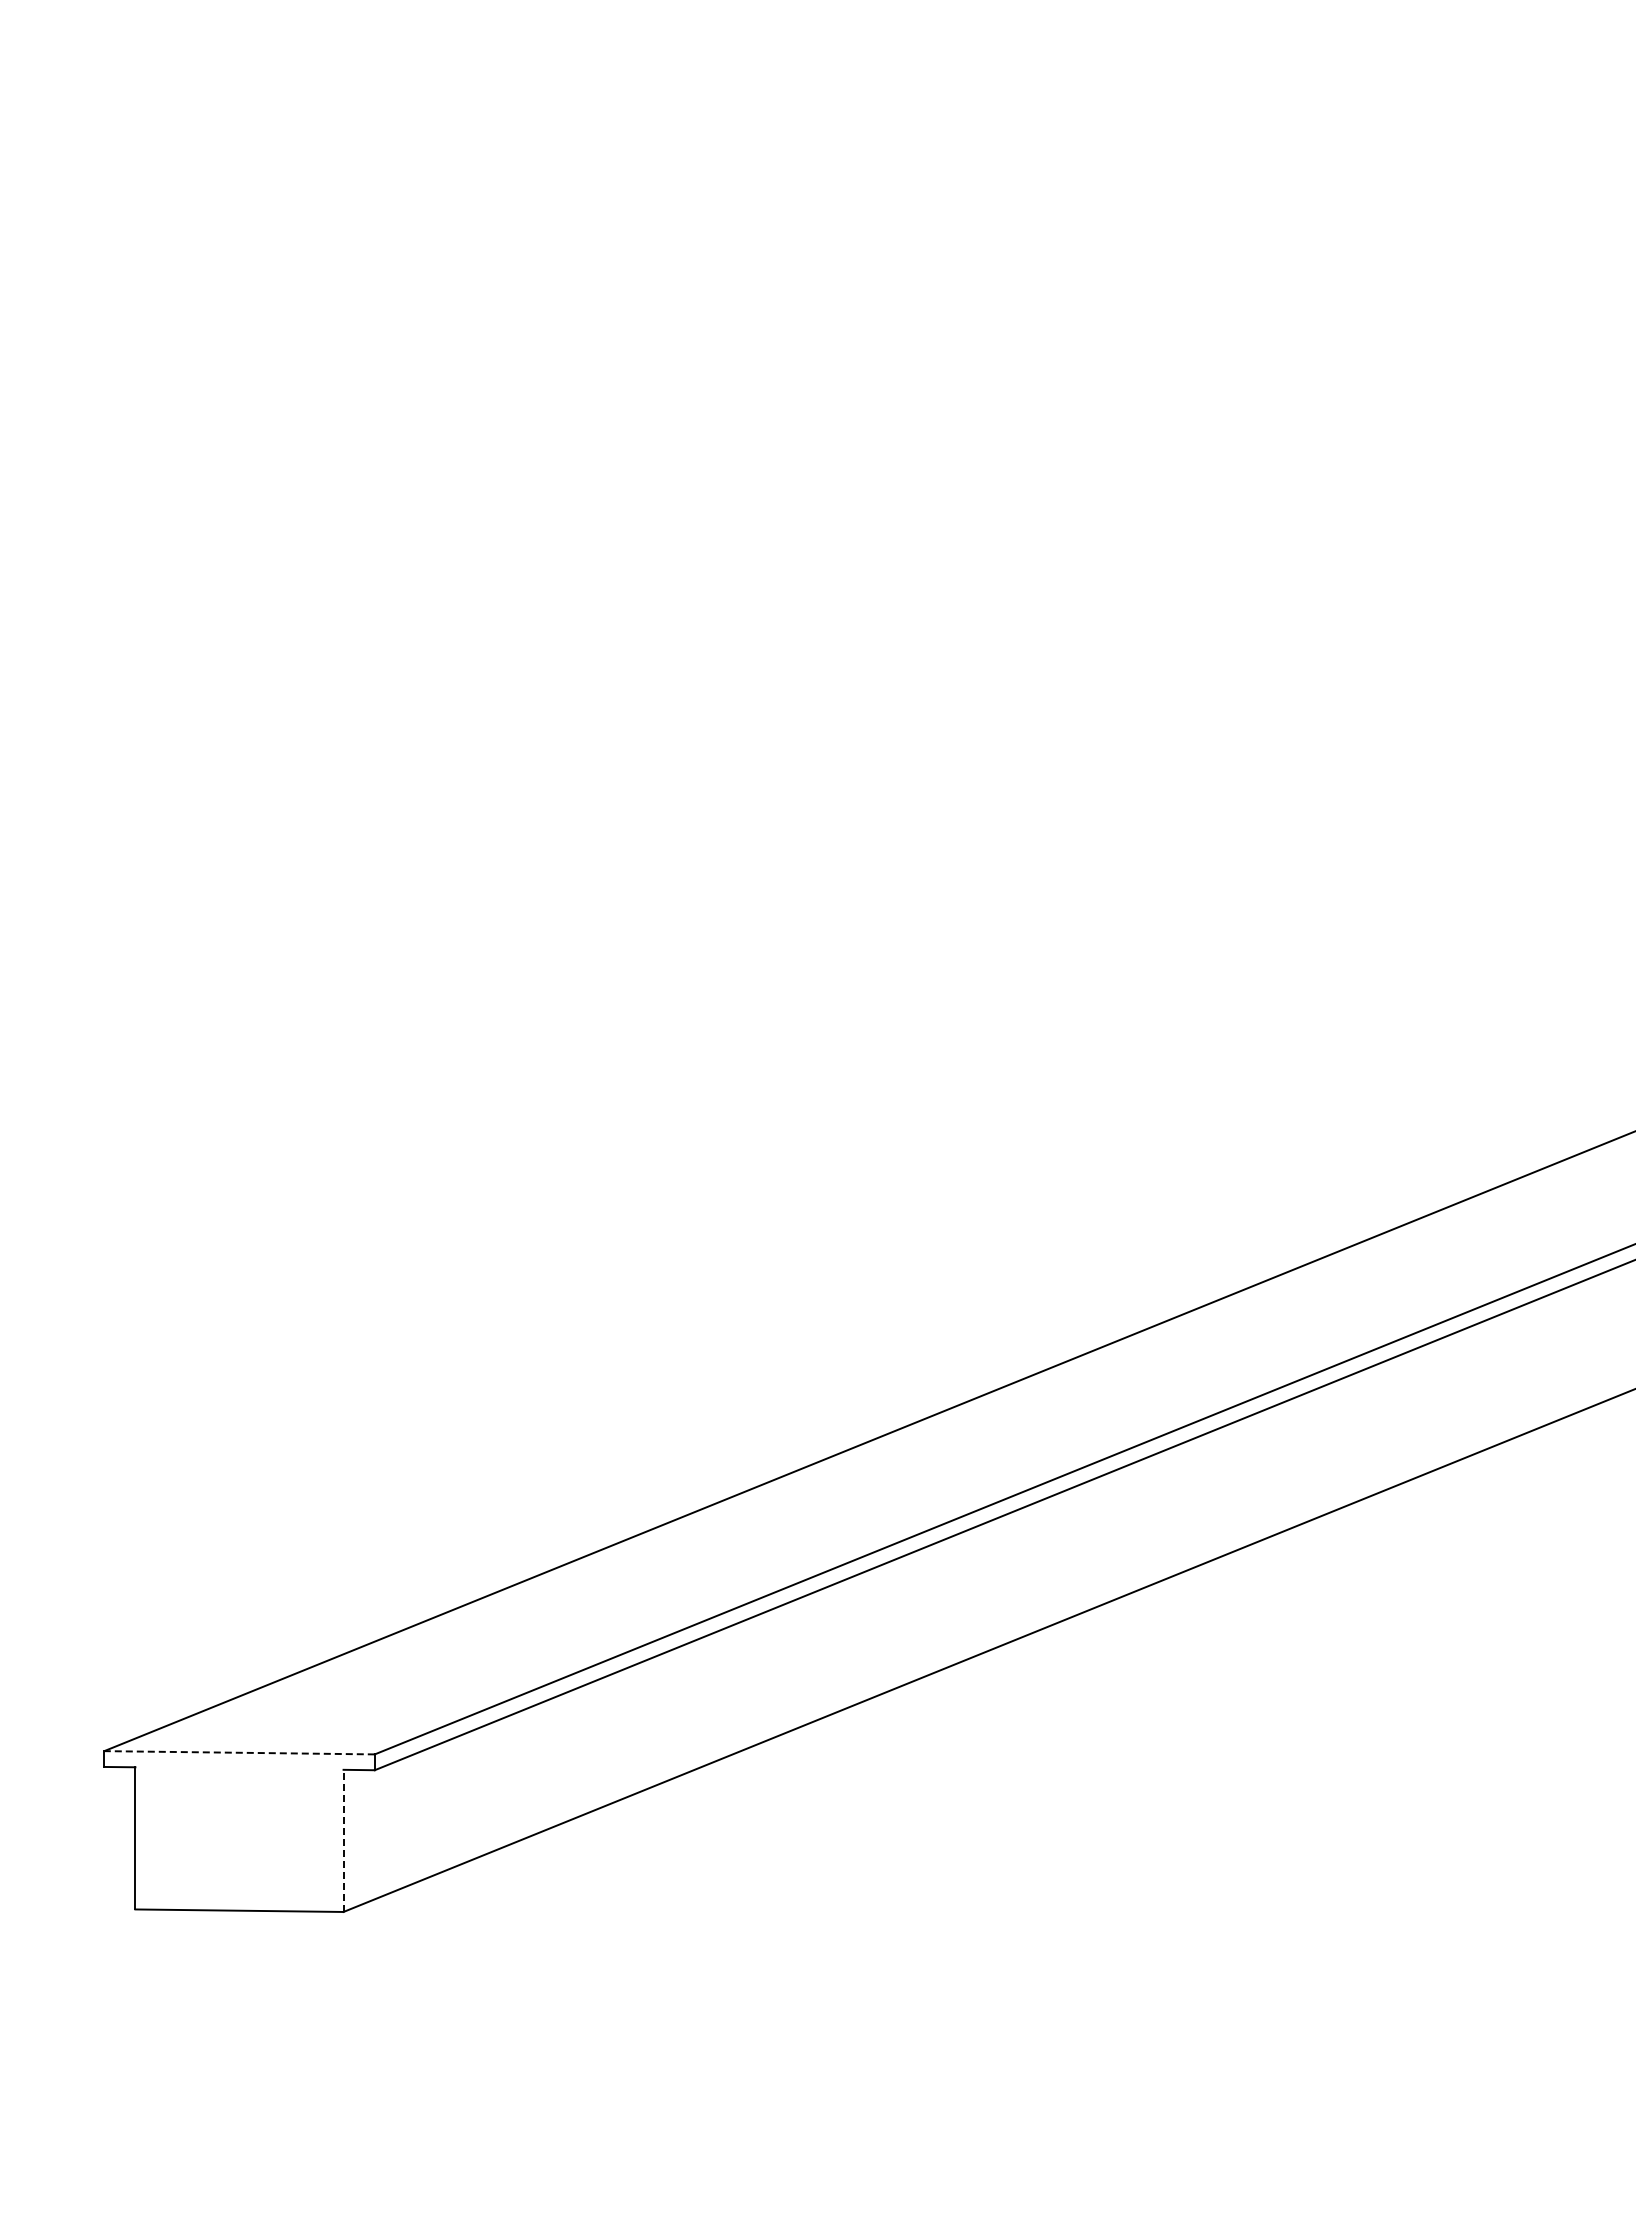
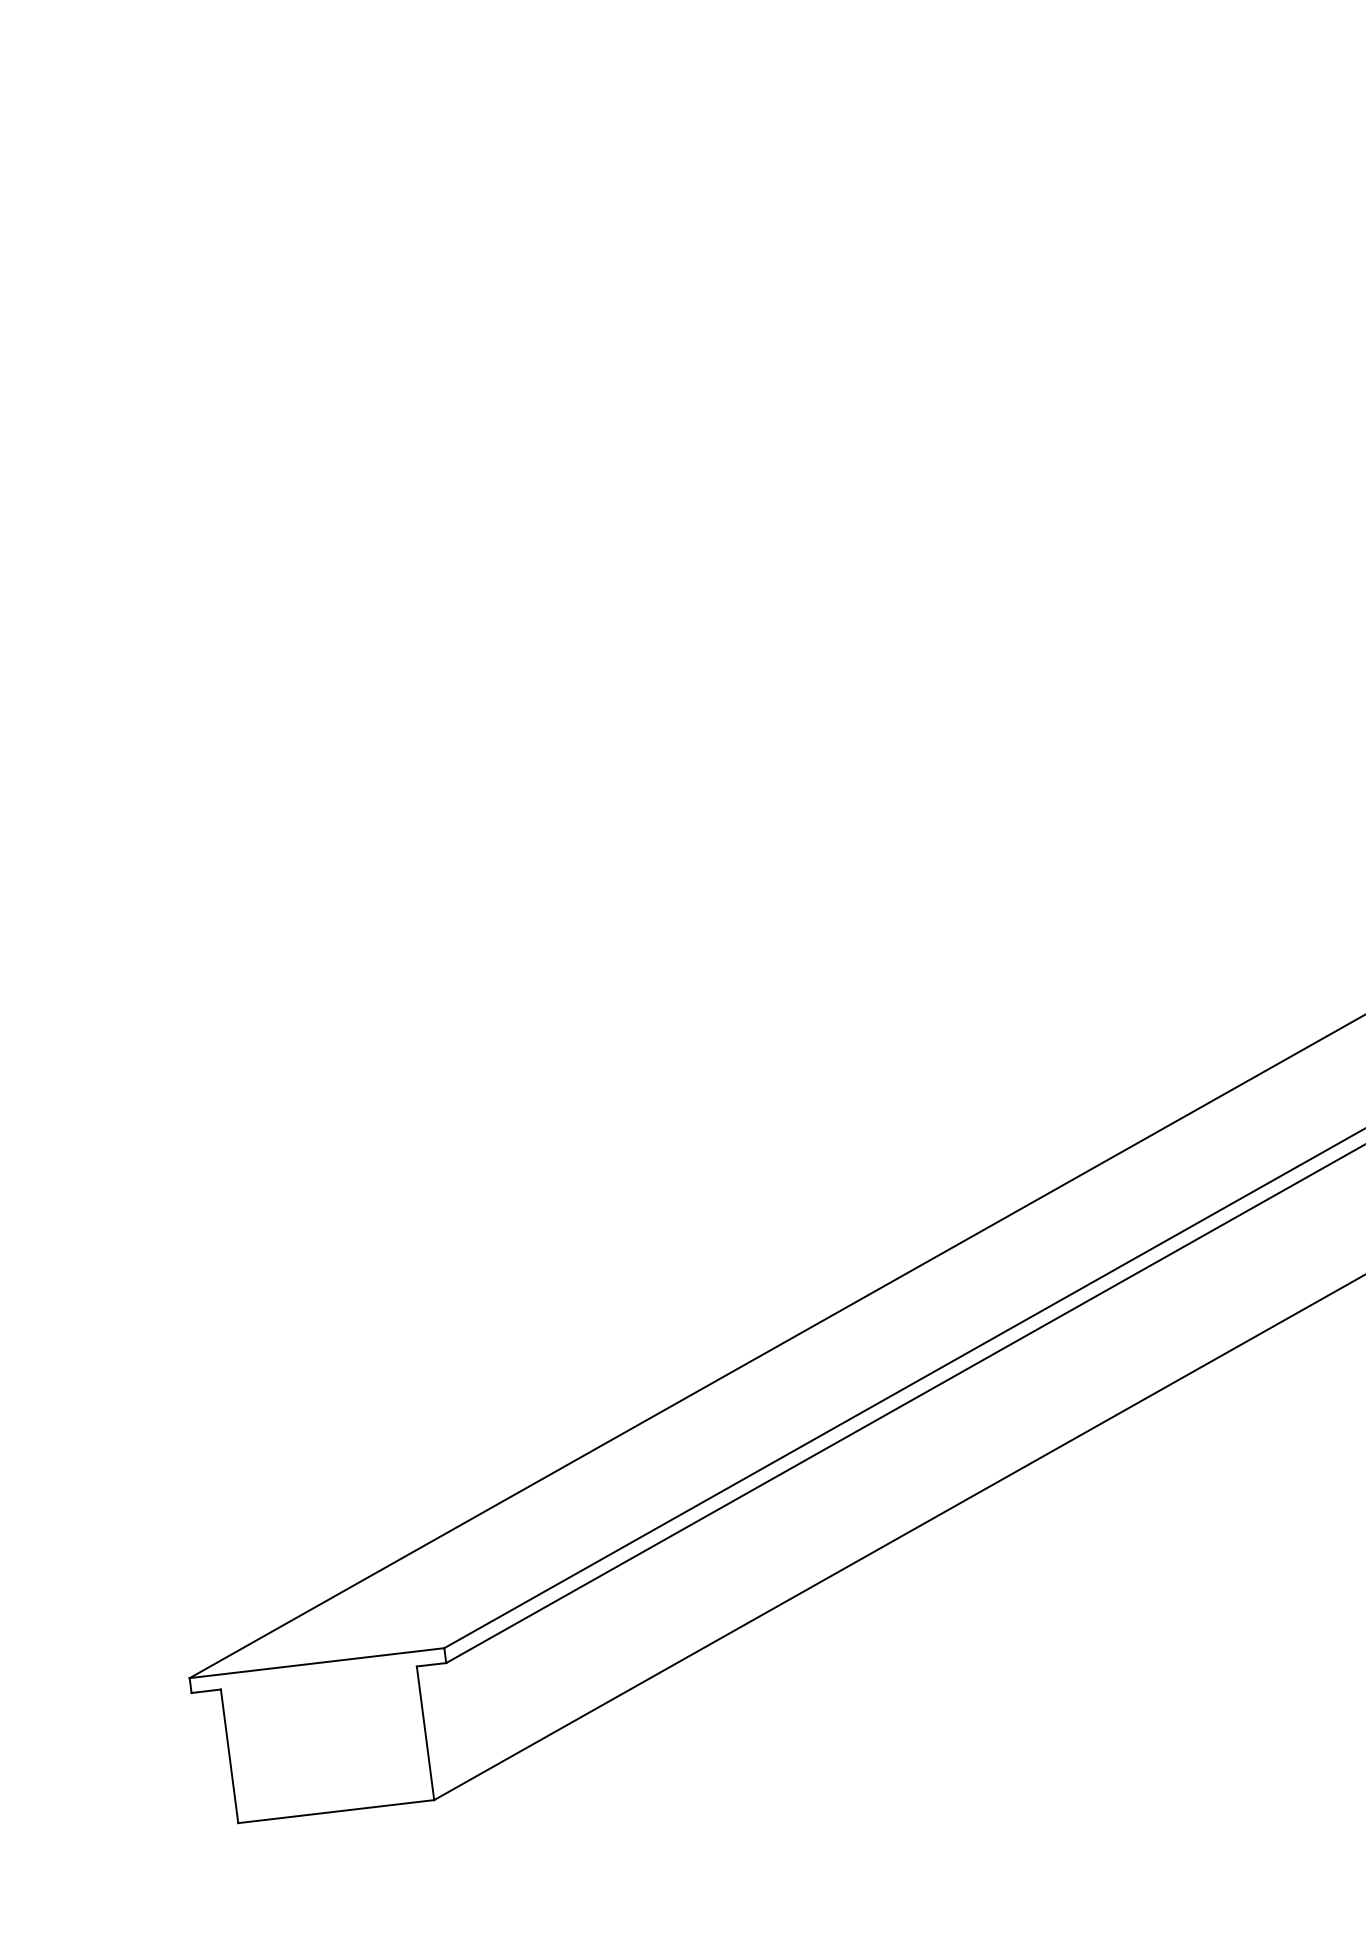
line: (239, 1752) -> (316, 1662), dashed -> solid
line: (343, 1840) -> (425, 1732), dashed -> solid

